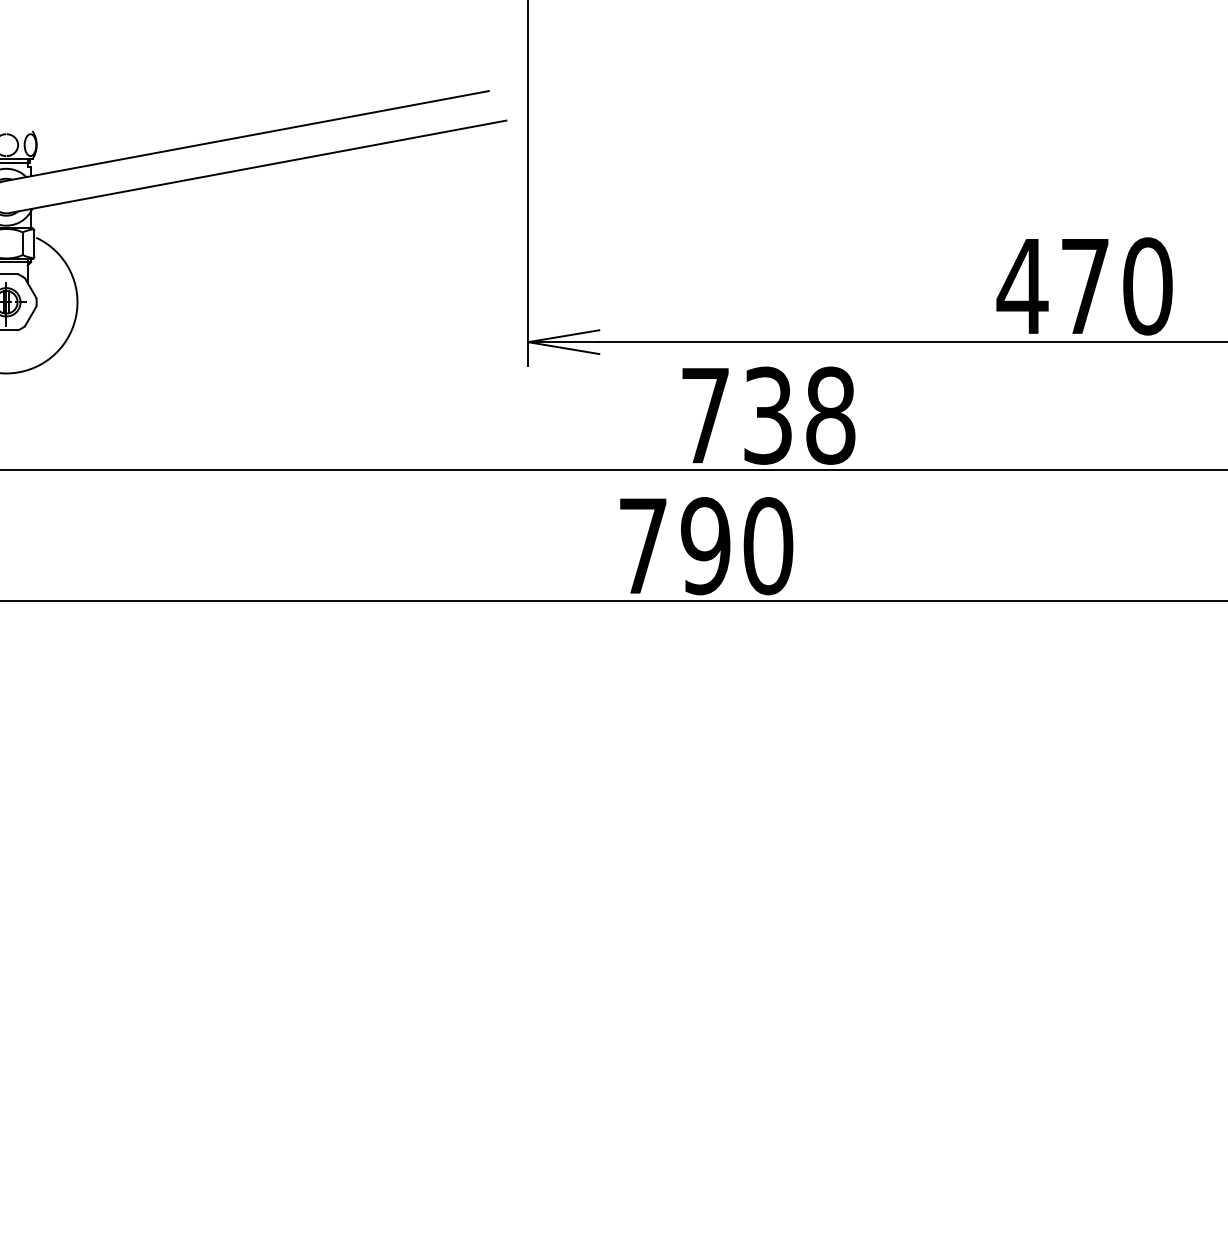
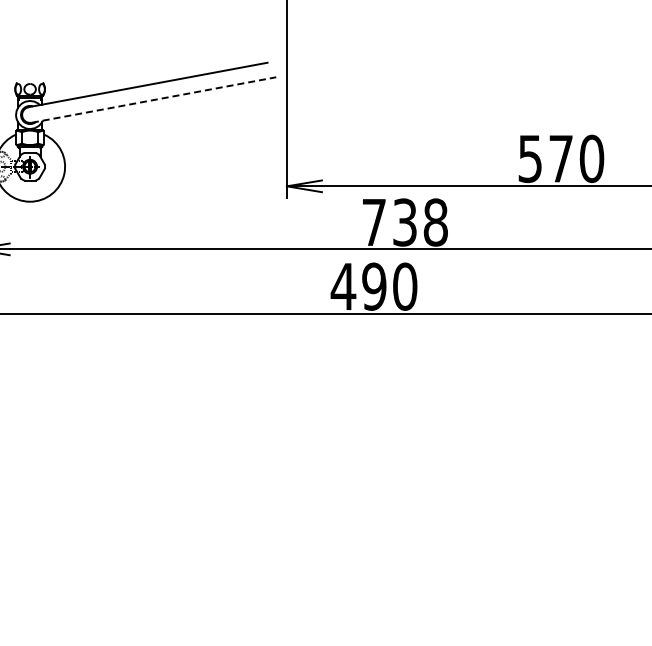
line: (259, 165) -> (154, 99), solid -> dashed
text: (1022, 287) -> (530, 159), 470 -> 570
text: (643, 545) -> (343, 286), 790 -> 490

